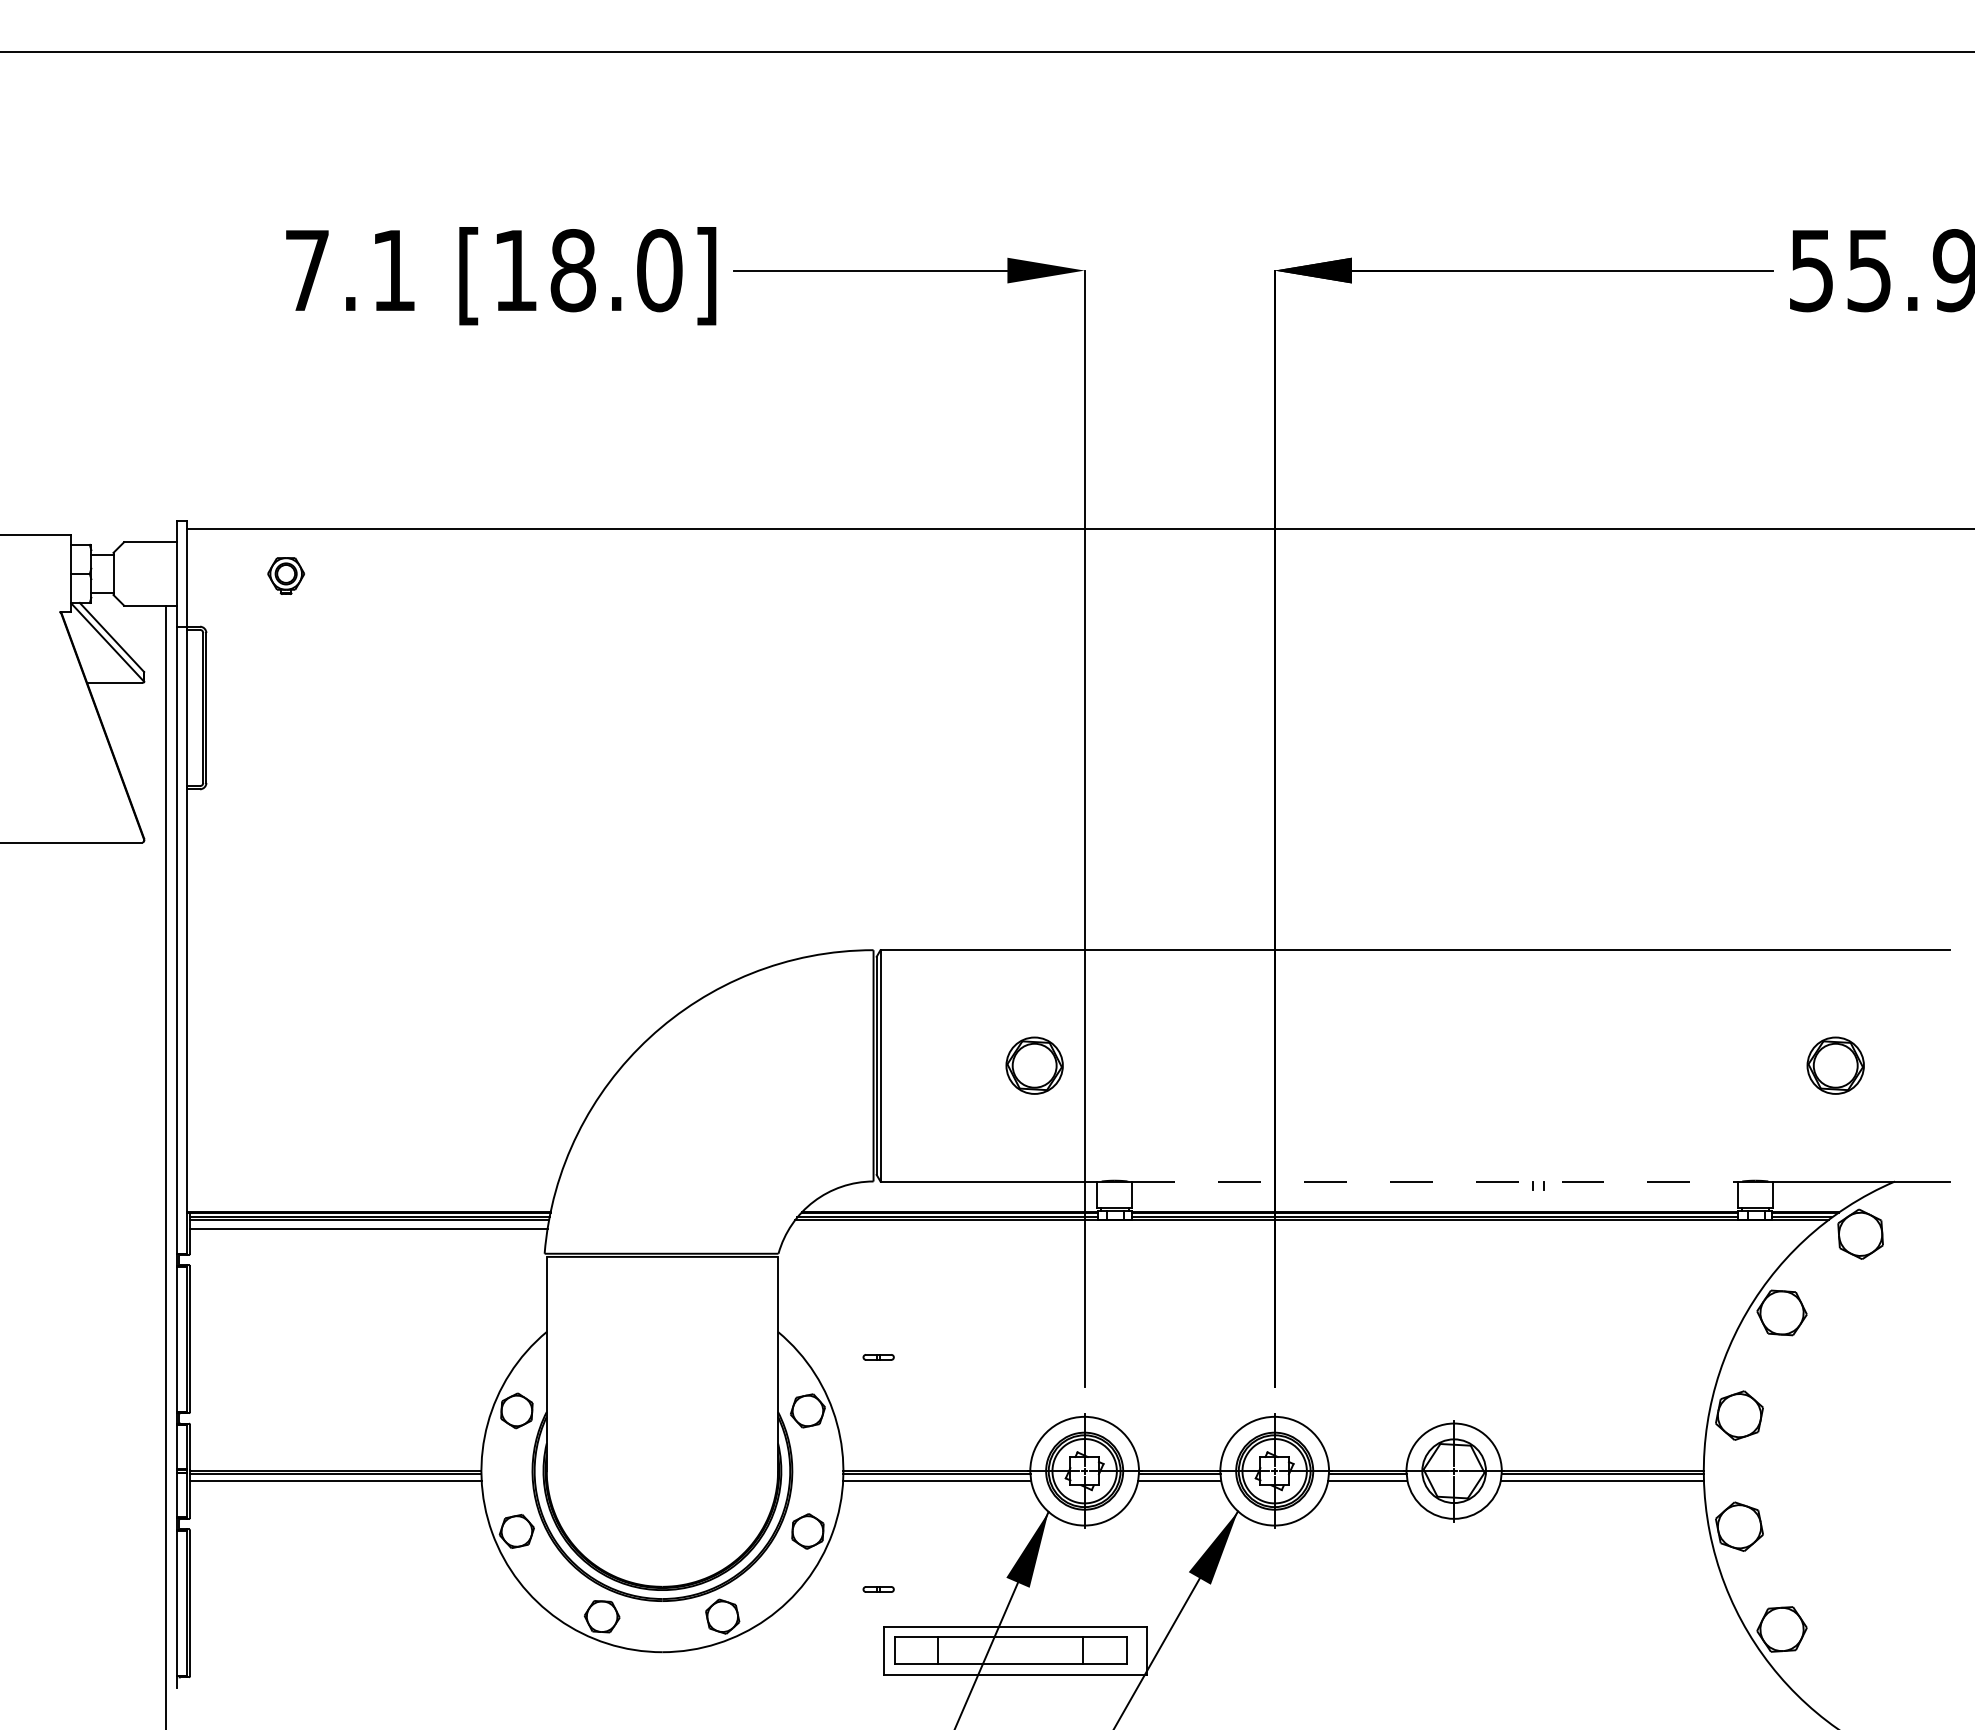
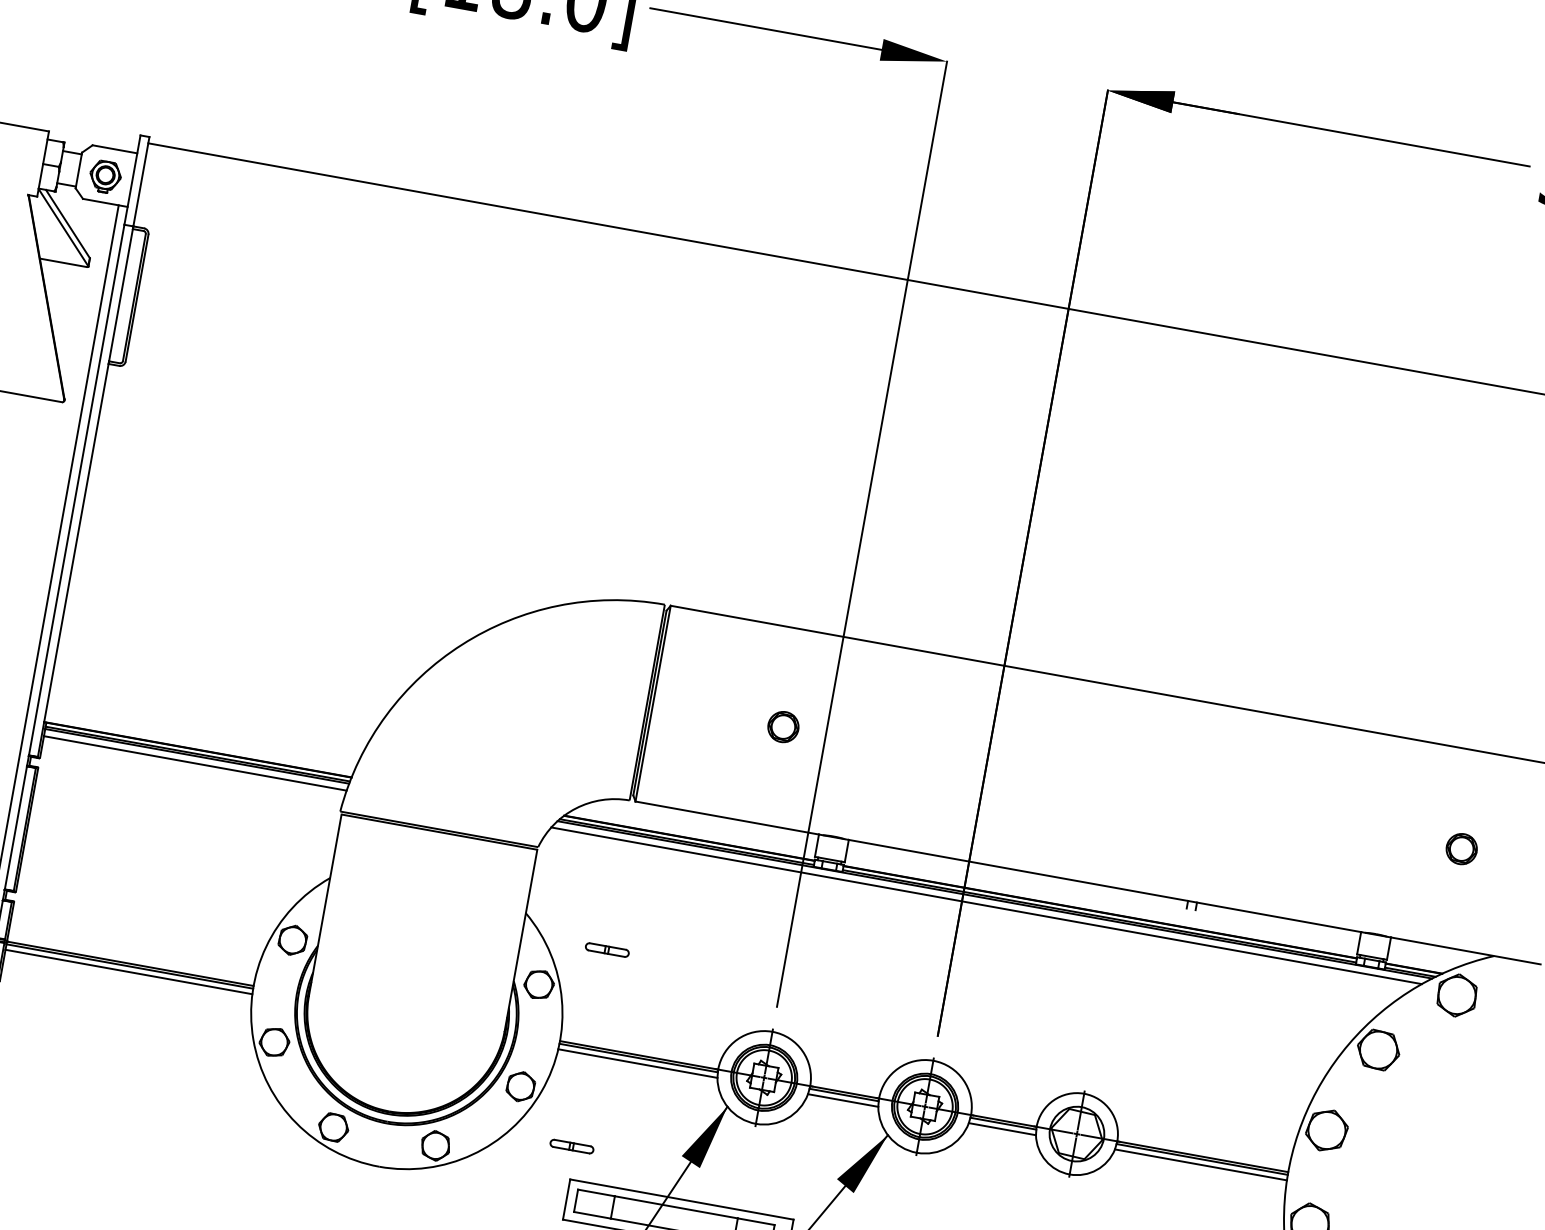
part: (285, 575) -> (104, 176), moved
part: (1033, 1065) -> (782, 726), size x0.62
part: (1835, 1065) -> (1461, 848), size x0.62
line: (1435, 1181) -> (1105, 886), dashed -> solid
line: (1303, 1228) -> (986, 905), added
part: (878, 1357) -> (607, 950), size x1.67
part: (878, 1589) -> (571, 1146), size x1.67

